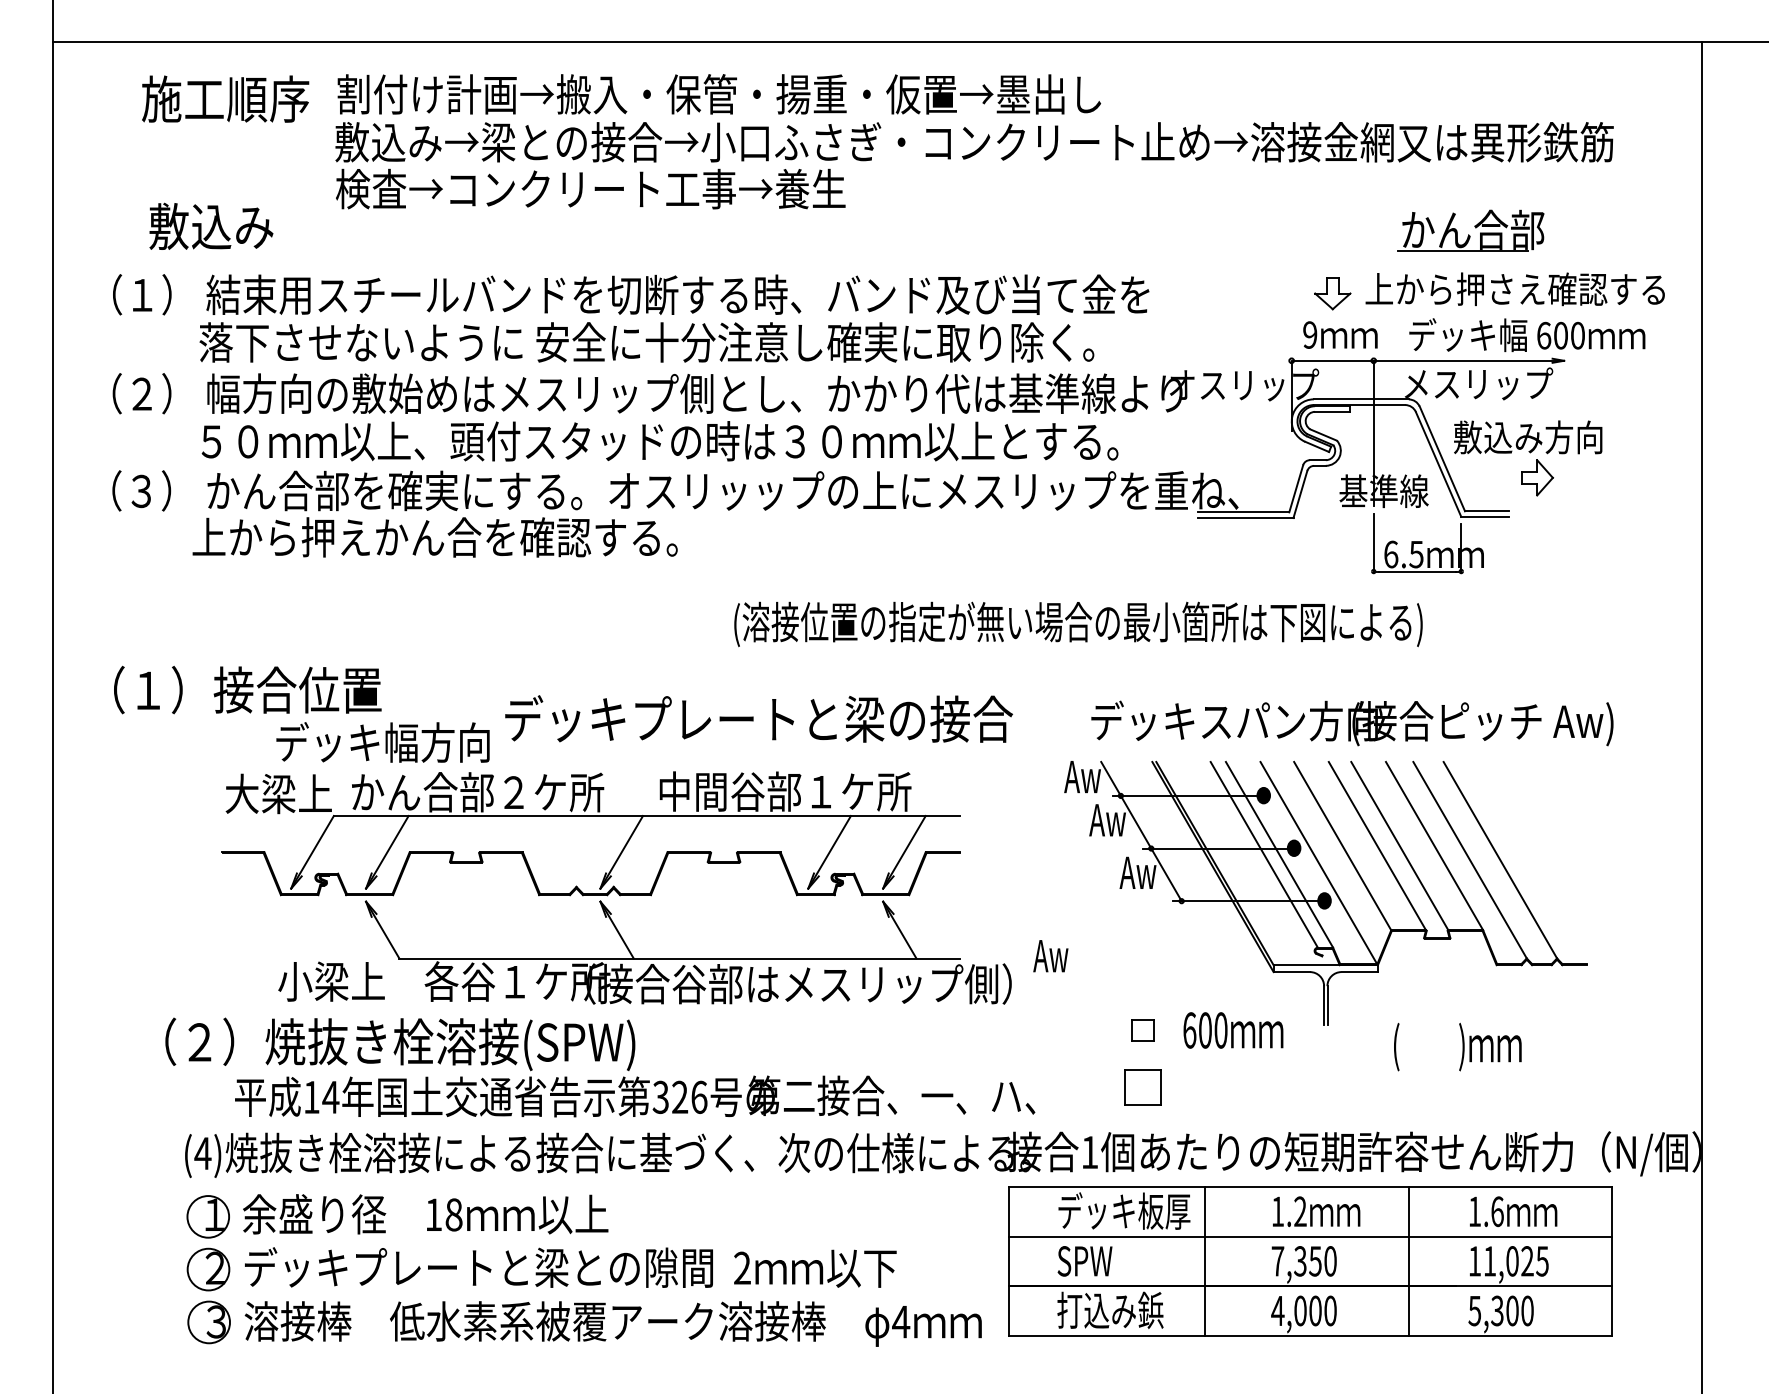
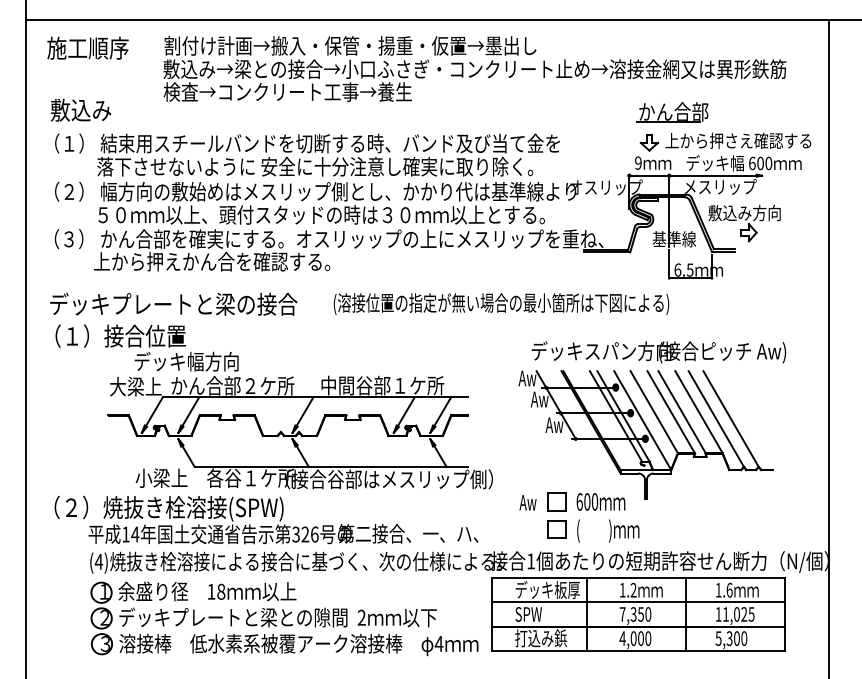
text: (224, 97) -> (87, 47), moved
text: (212, 224) -> (81, 109), moved
part: (1470, 231) -> (672, 112), moved
text: (1078, 623) -> (501, 303), moved
text: (758, 717) -> (173, 303), moved
text: (1049, 955) -> (527, 502), moved
part: (1142, 1029) -> (556, 501), size x1.67
text: (1458, 1045) -> (608, 530), moved
text: (600, 1066) -> (266, 519), moved

